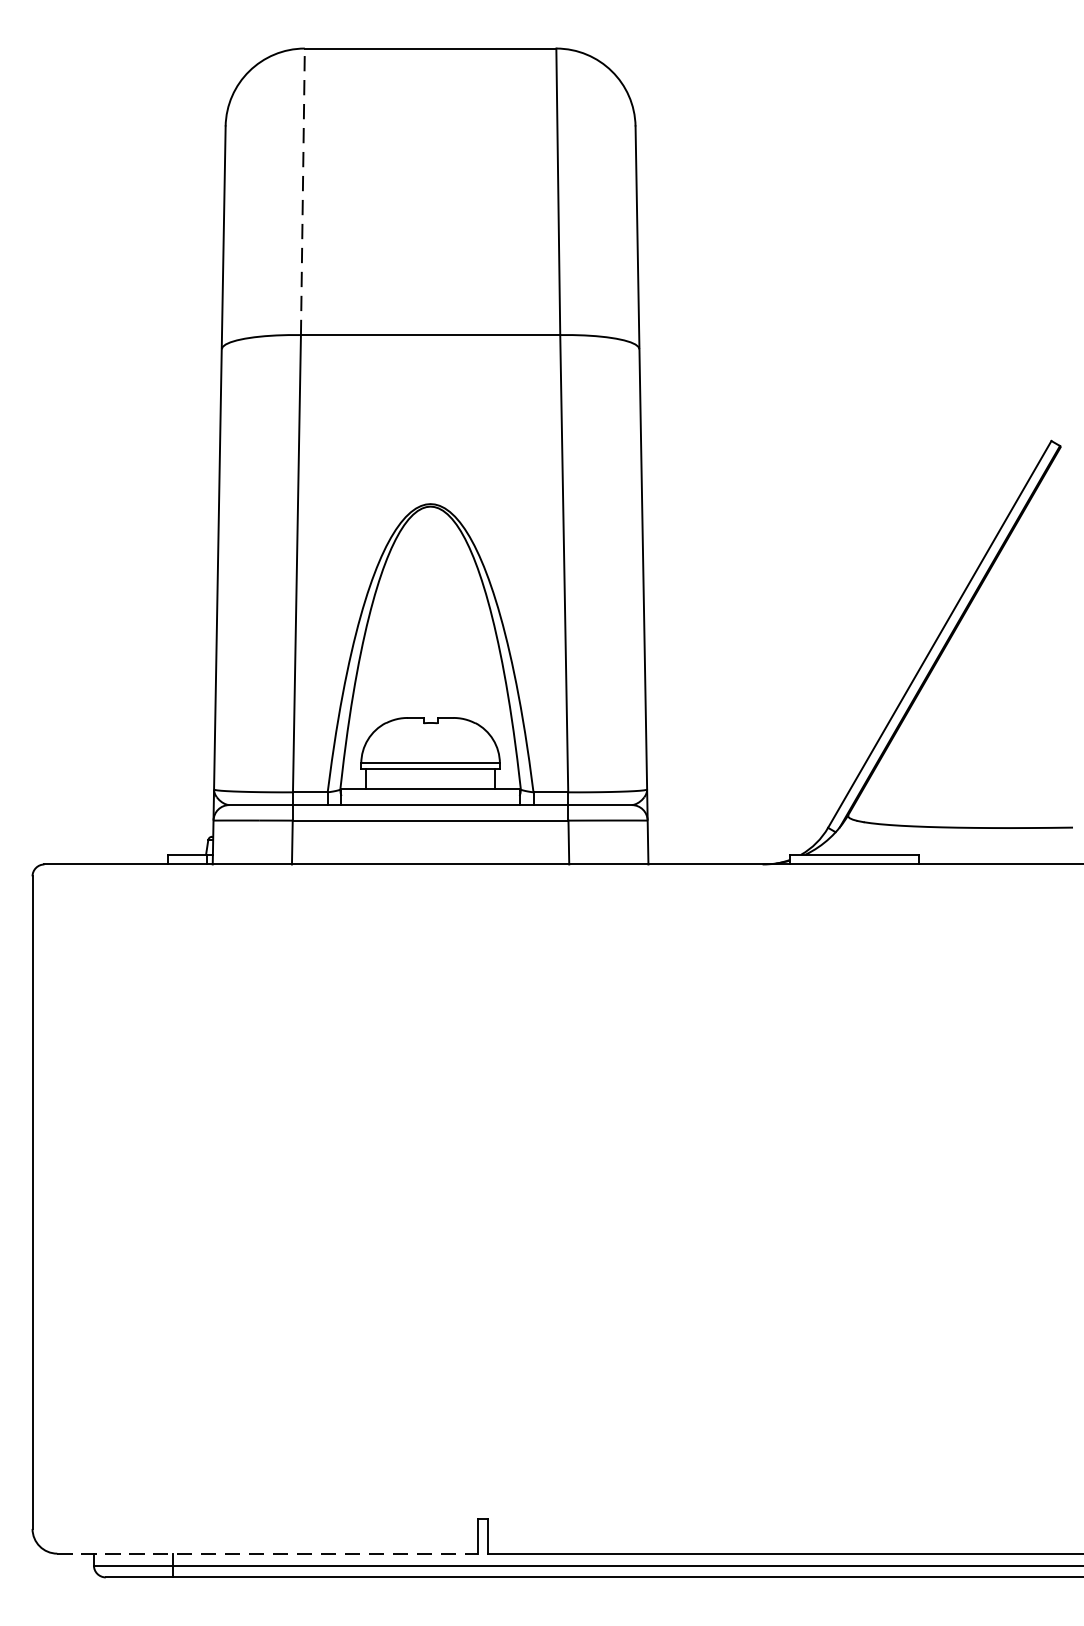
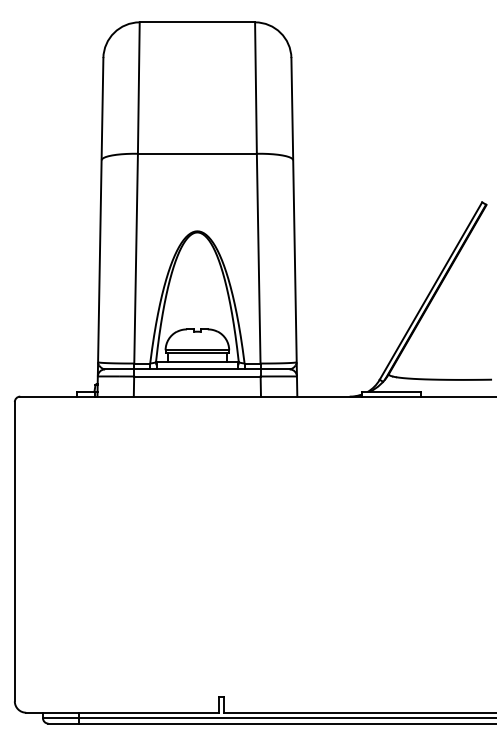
line: (302, 192) -> (138, 88), dashed -> solid
line: (267, 1553) -> (122, 712), dashed -> solid

